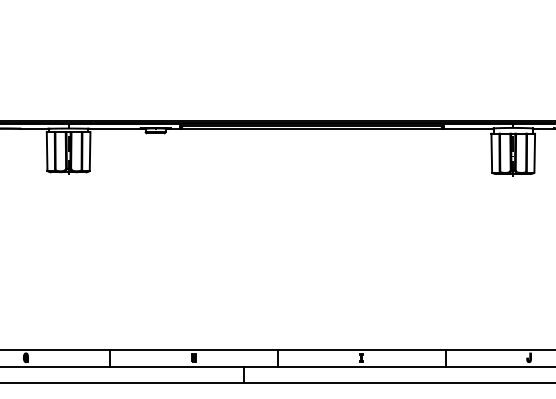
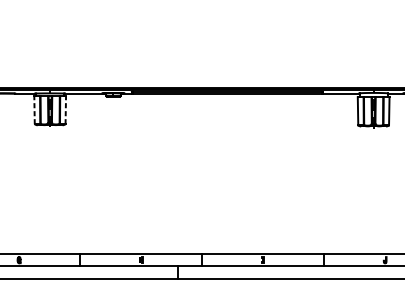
line: (47, 151) -> (34, 110), solid -> dashed
line: (90, 151) -> (66, 110), solid -> dashed

